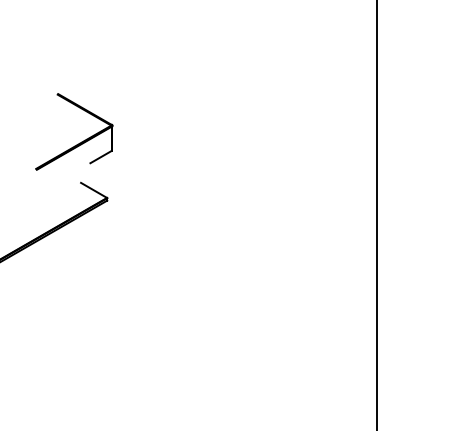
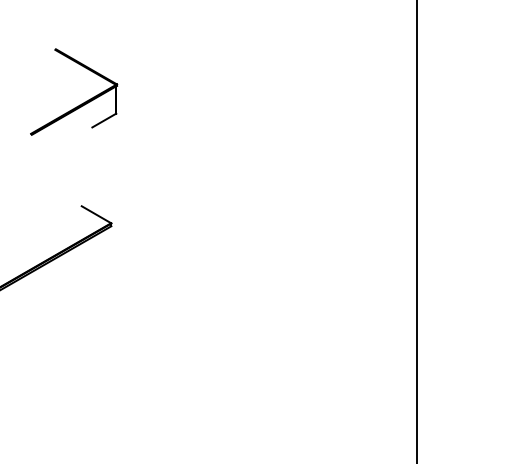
part: (79, 142) -> (79, 104), moved

